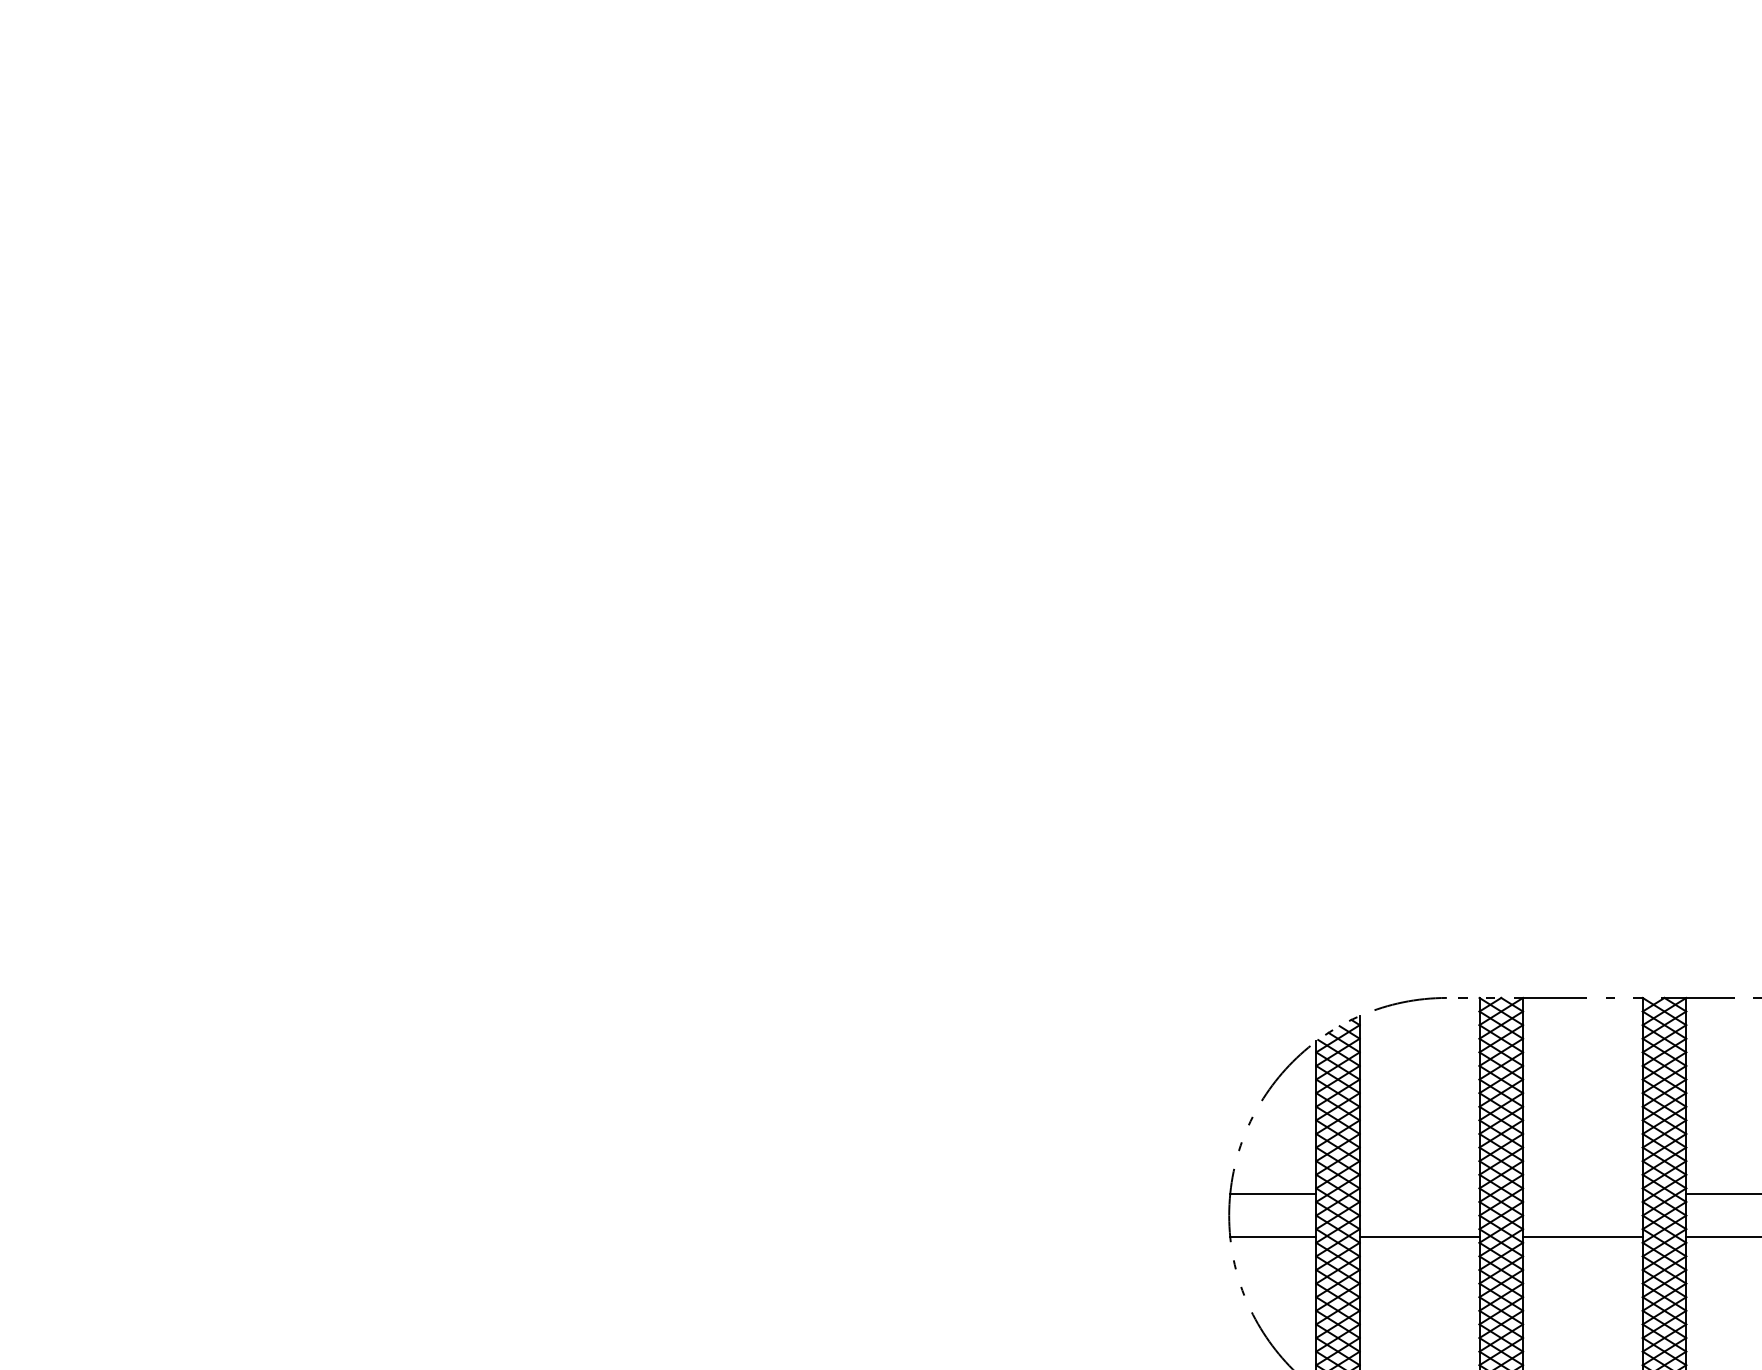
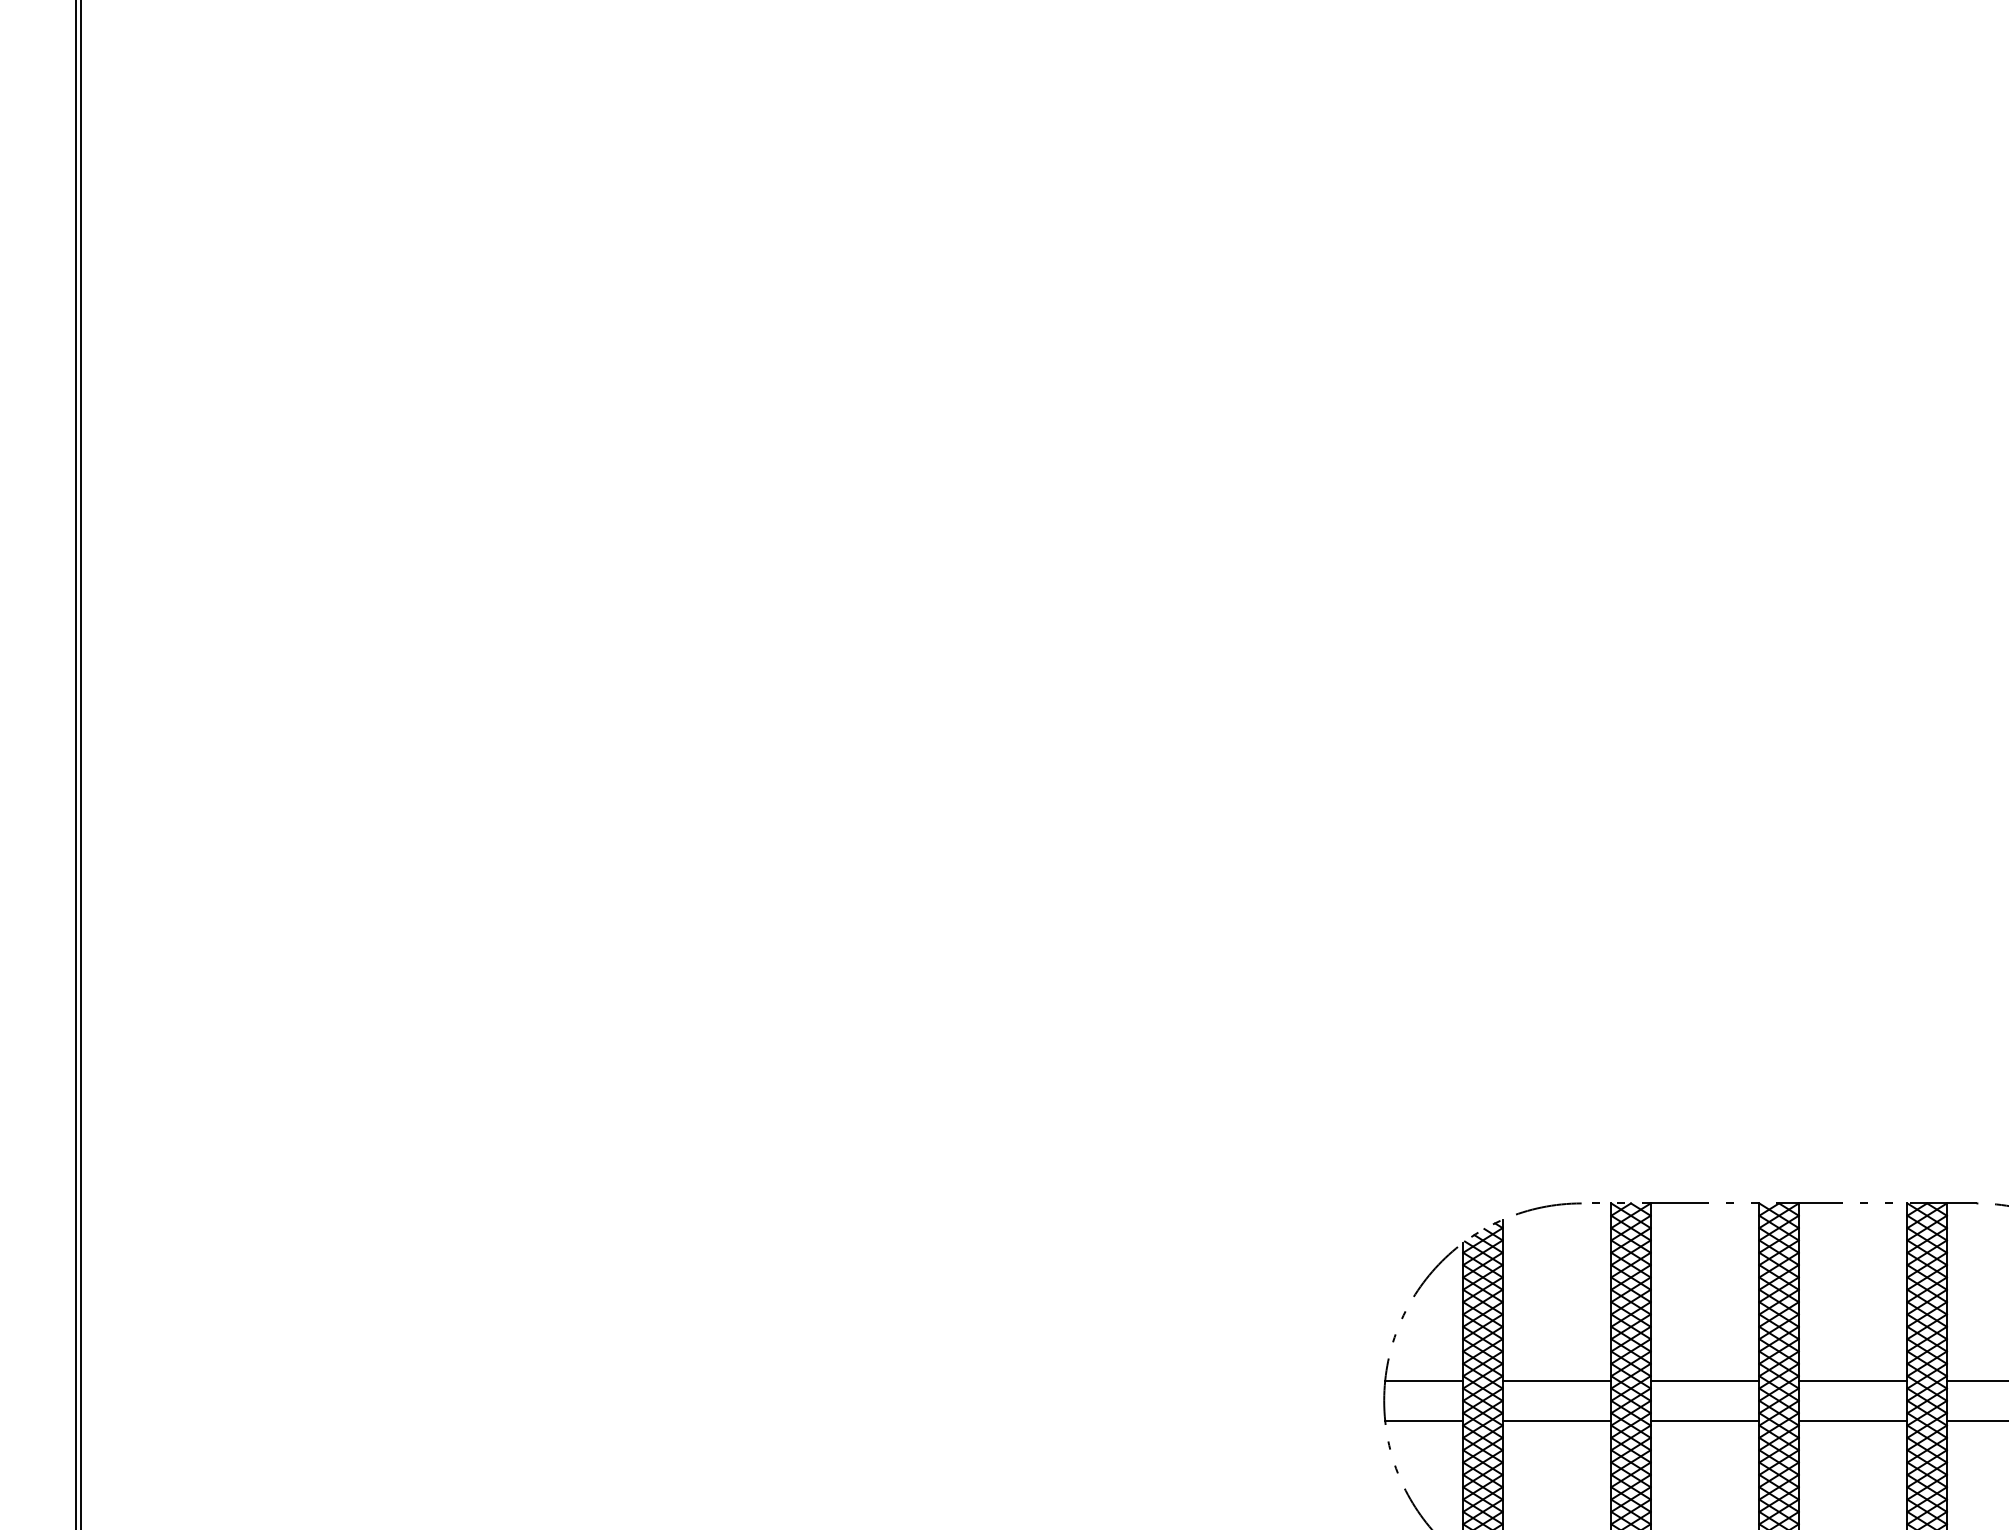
line: (1419, 1194) -> (1556, 1381), added
line: (1582, 1194) -> (1704, 1381), added

